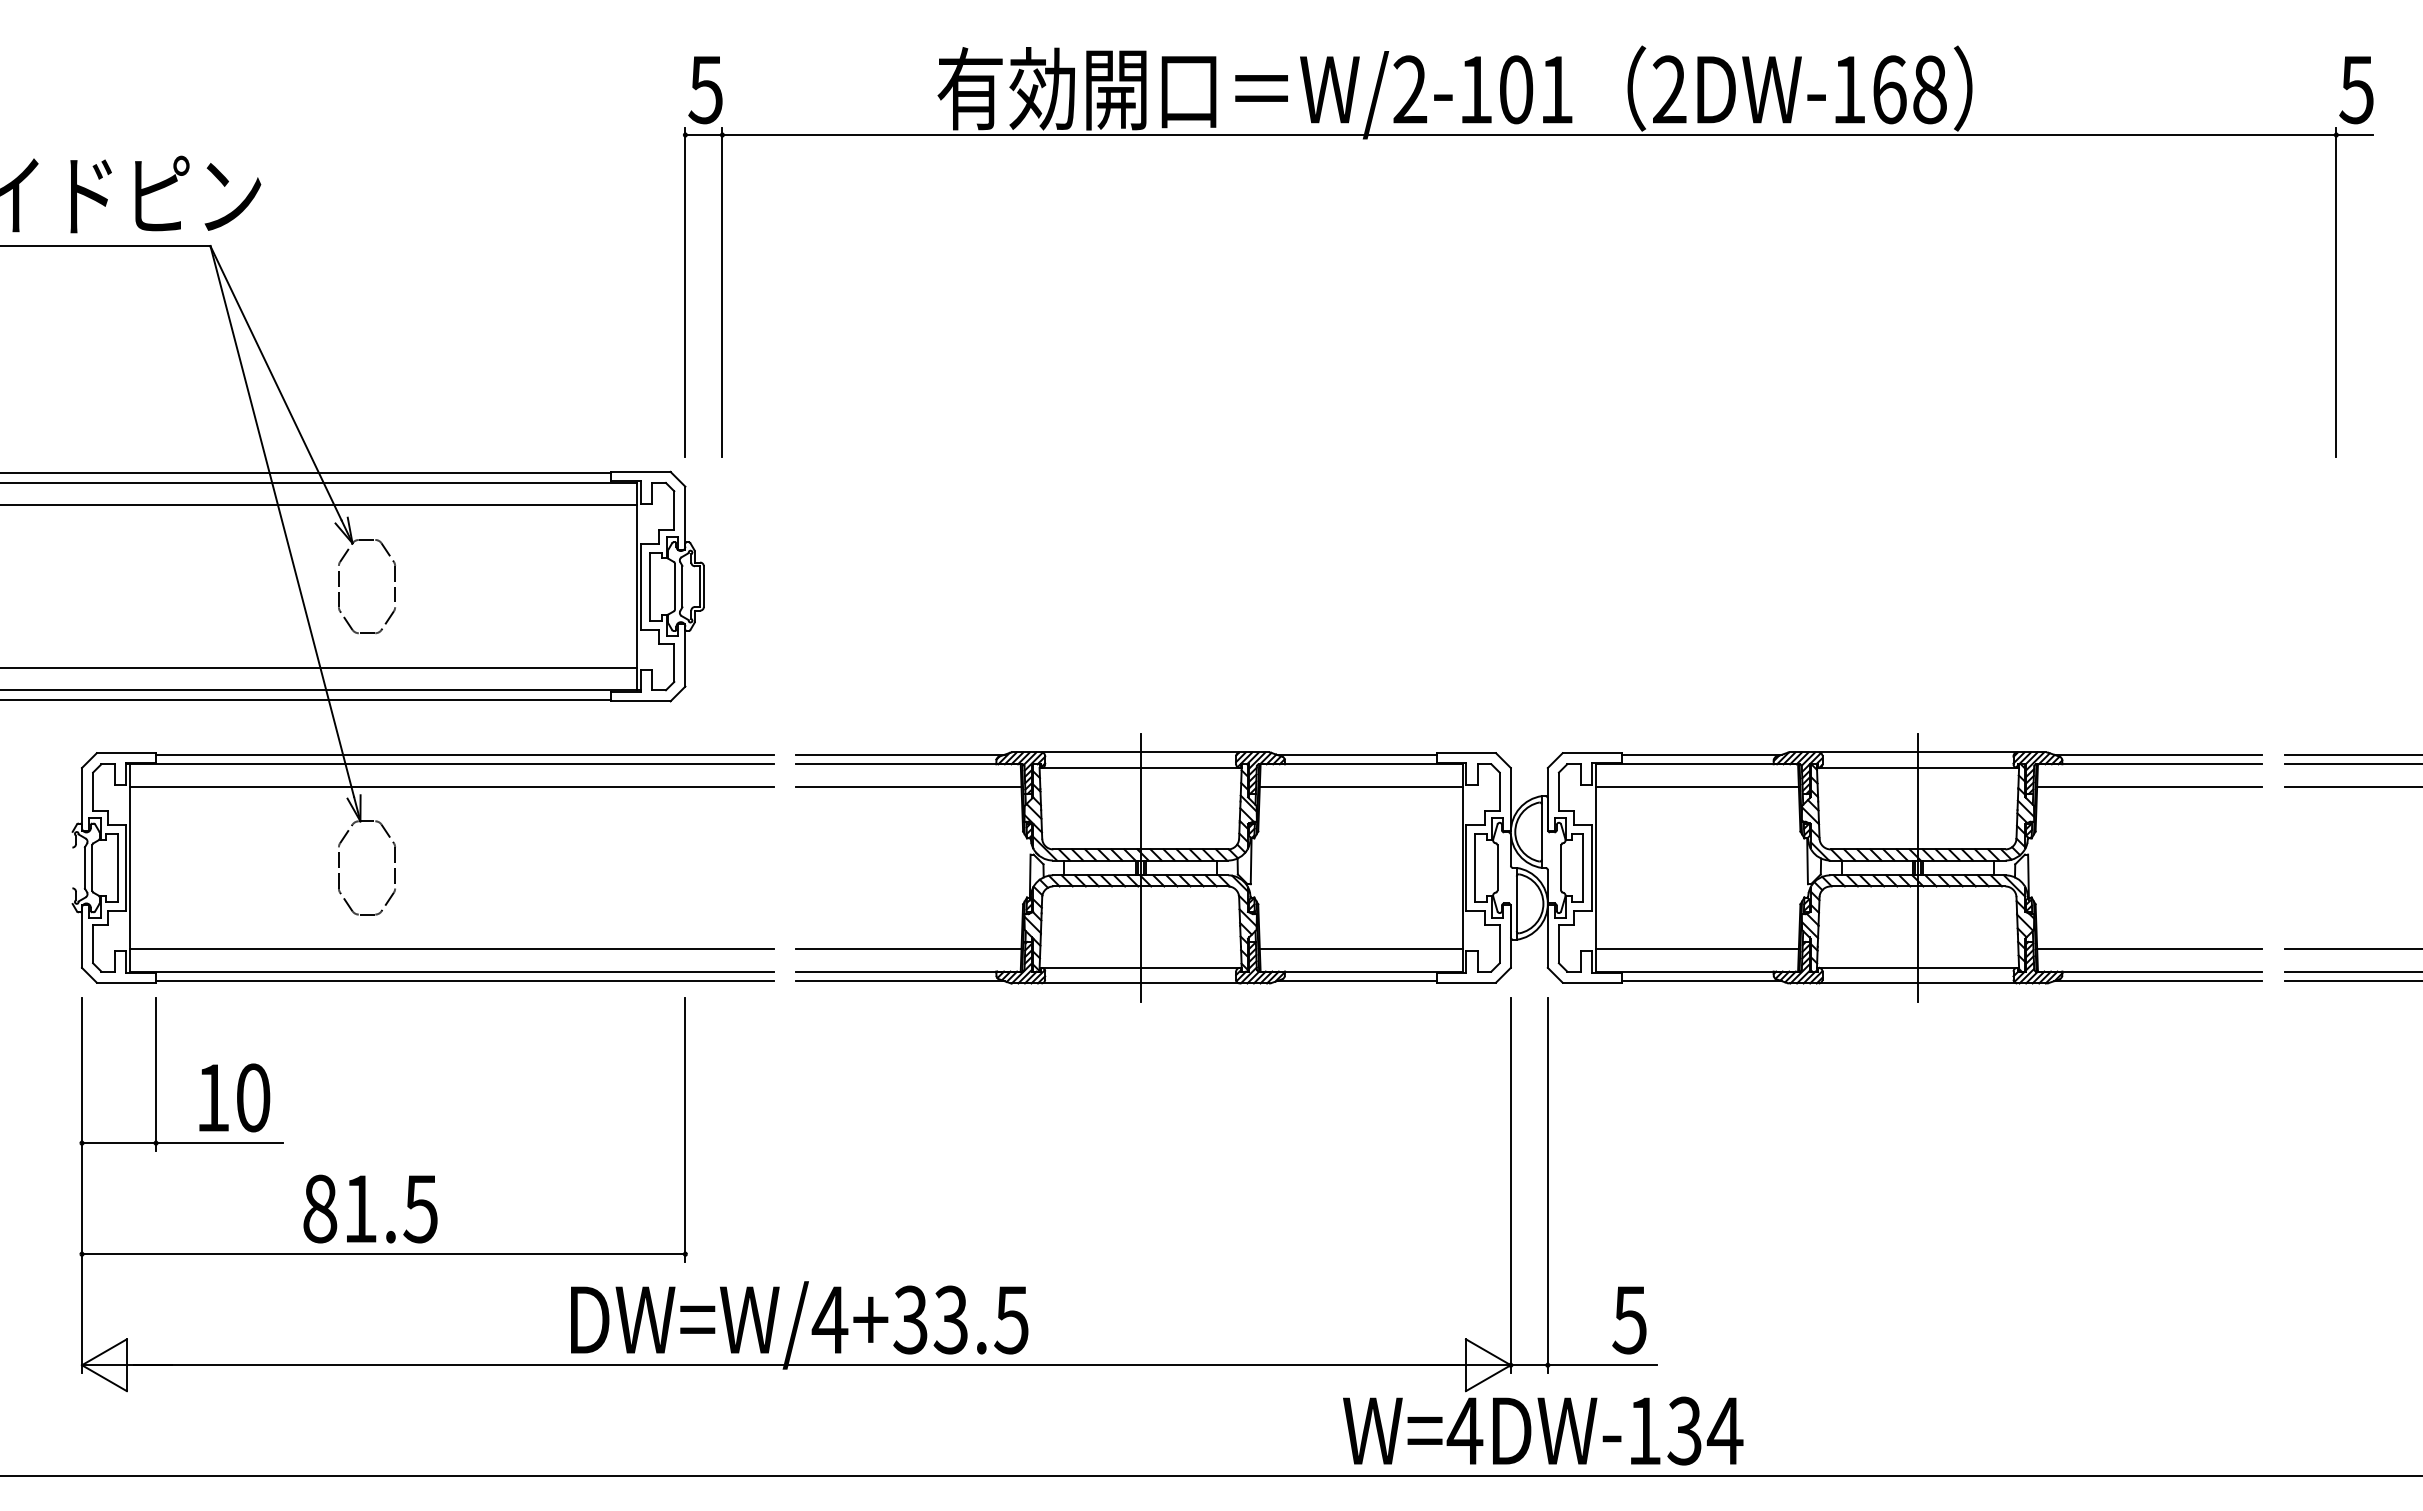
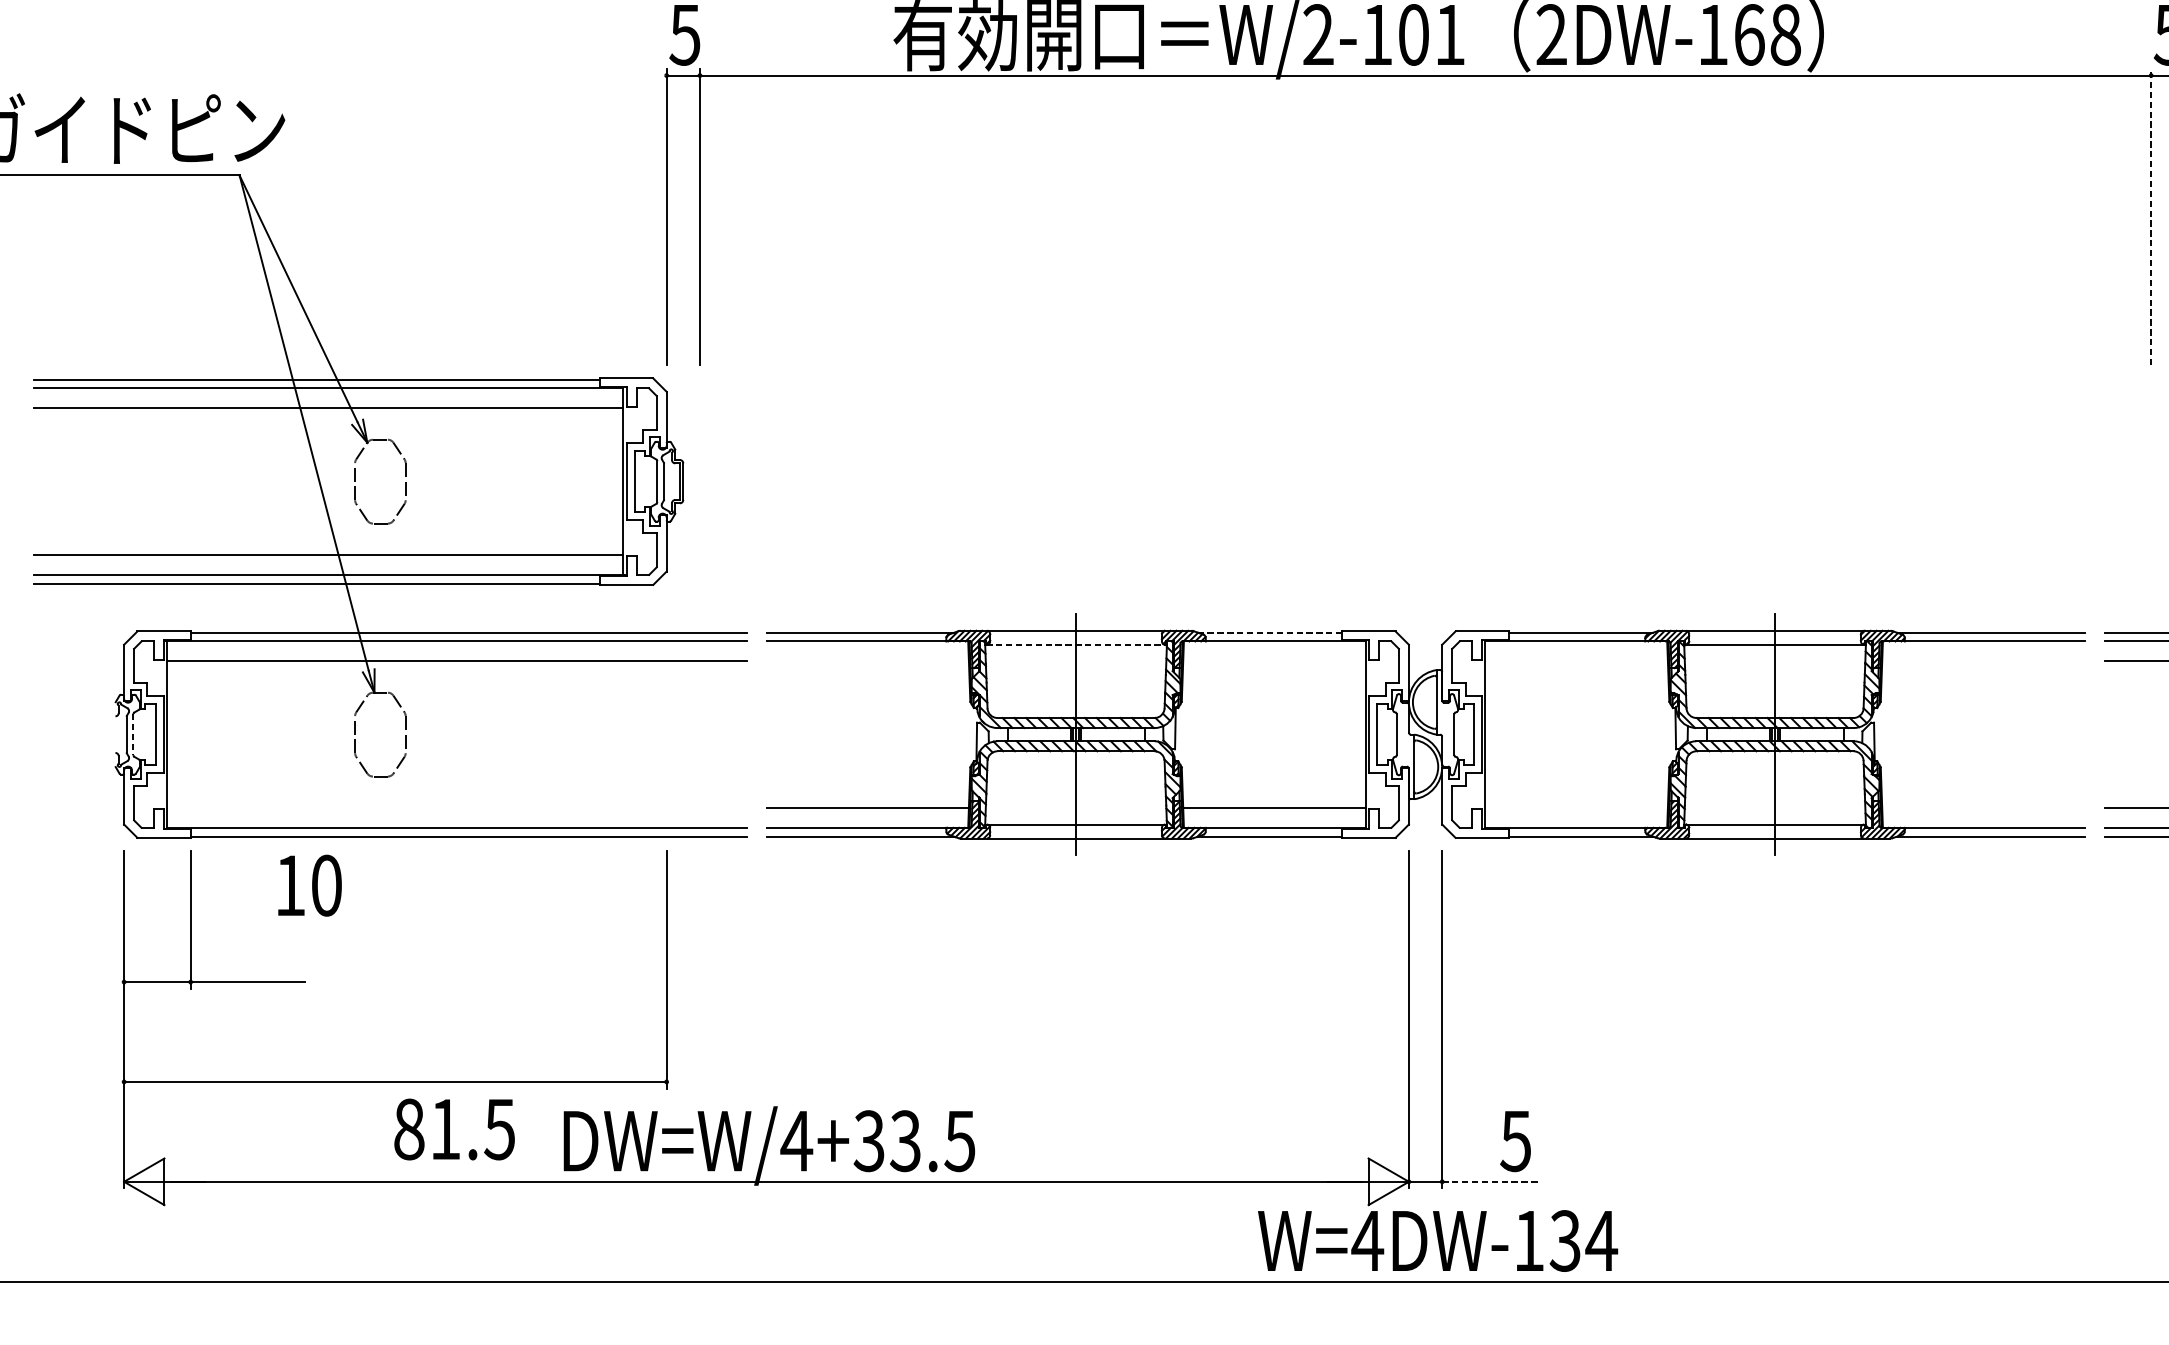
line: (2336, 292) -> (2151, 217), solid -> dashed
line: (1356, 754) -> (1270, 632), solid -> dashed
line: (1140, 768) -> (1075, 645), solid -> dashed
line: (908, 786) -> (867, 661), removed
line: (1360, 786) -> (1273, 661), removed
line: (1696, 786) -> (1575, 661), removed
line: (2149, 786) -> (1983, 661), removed
line: (92, 867) -> (133, 734), solid -> dashed
line: (452, 949) -> (457, 807), removed
line: (1696, 949) -> (1575, 807), removed
line: (2149, 949) -> (1983, 807), removed
text: (234, 1097) -> (309, 885), moved
text: (370, 1208) -> (454, 1128), moved
line: (1602, 1365) -> (1491, 1182), solid -> dashed

